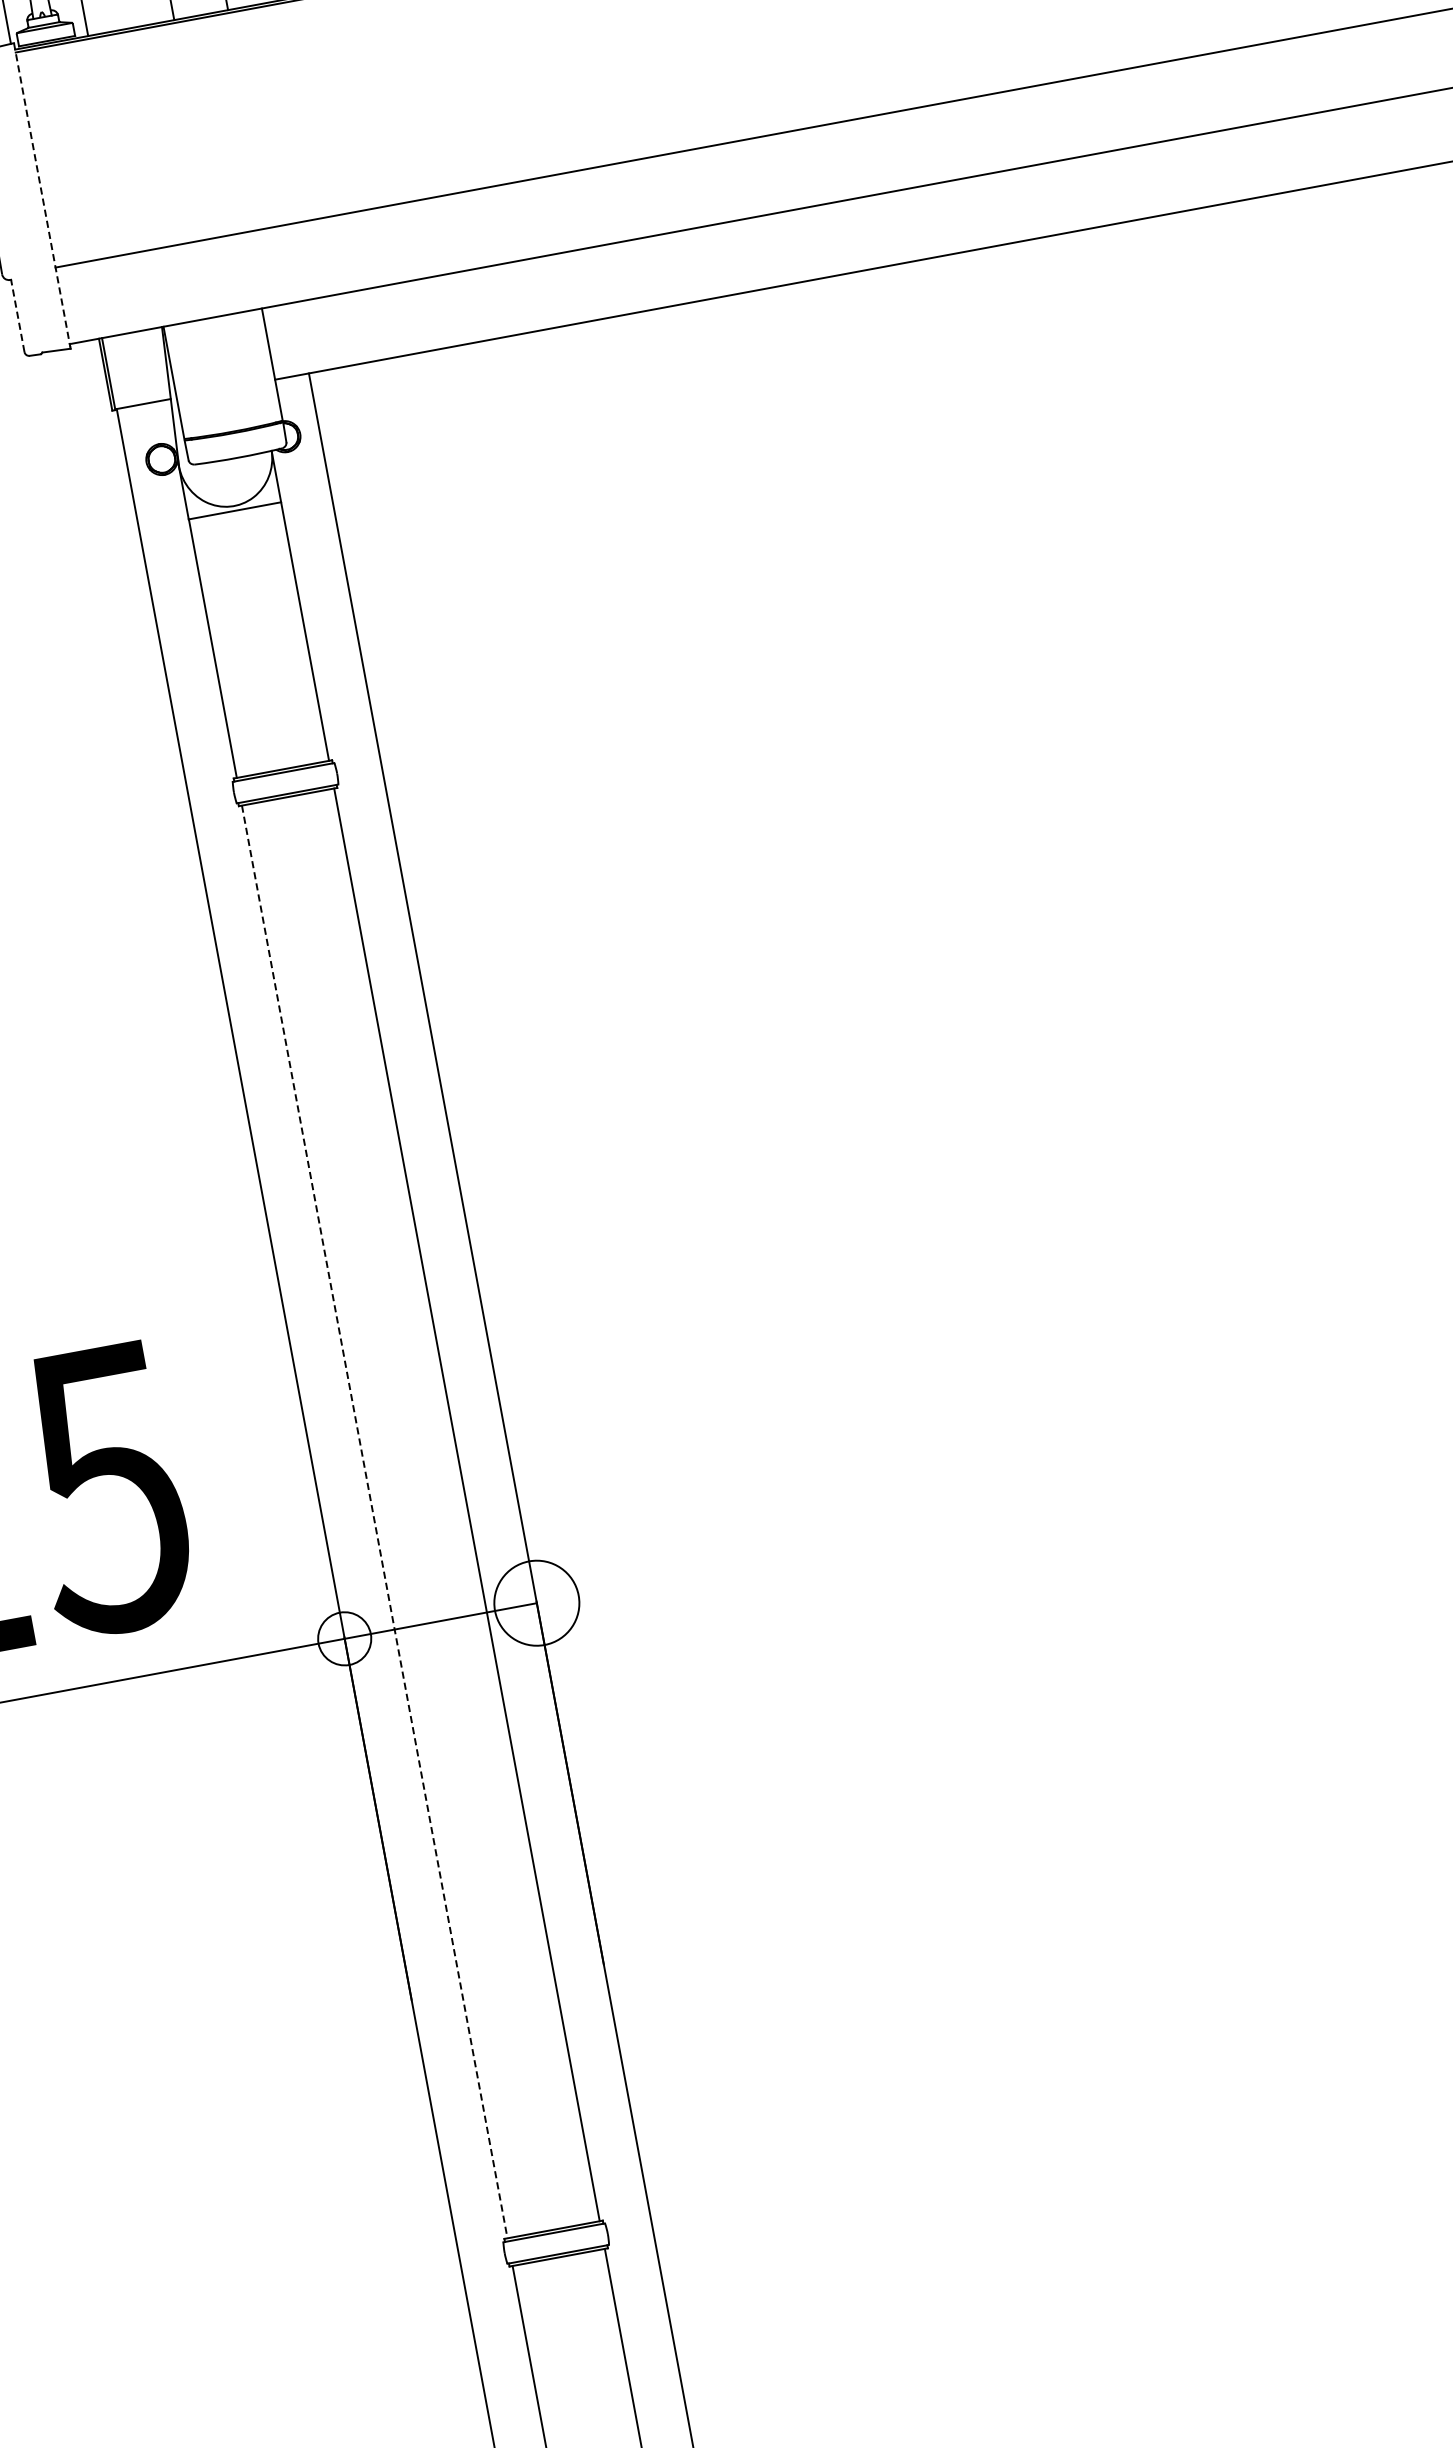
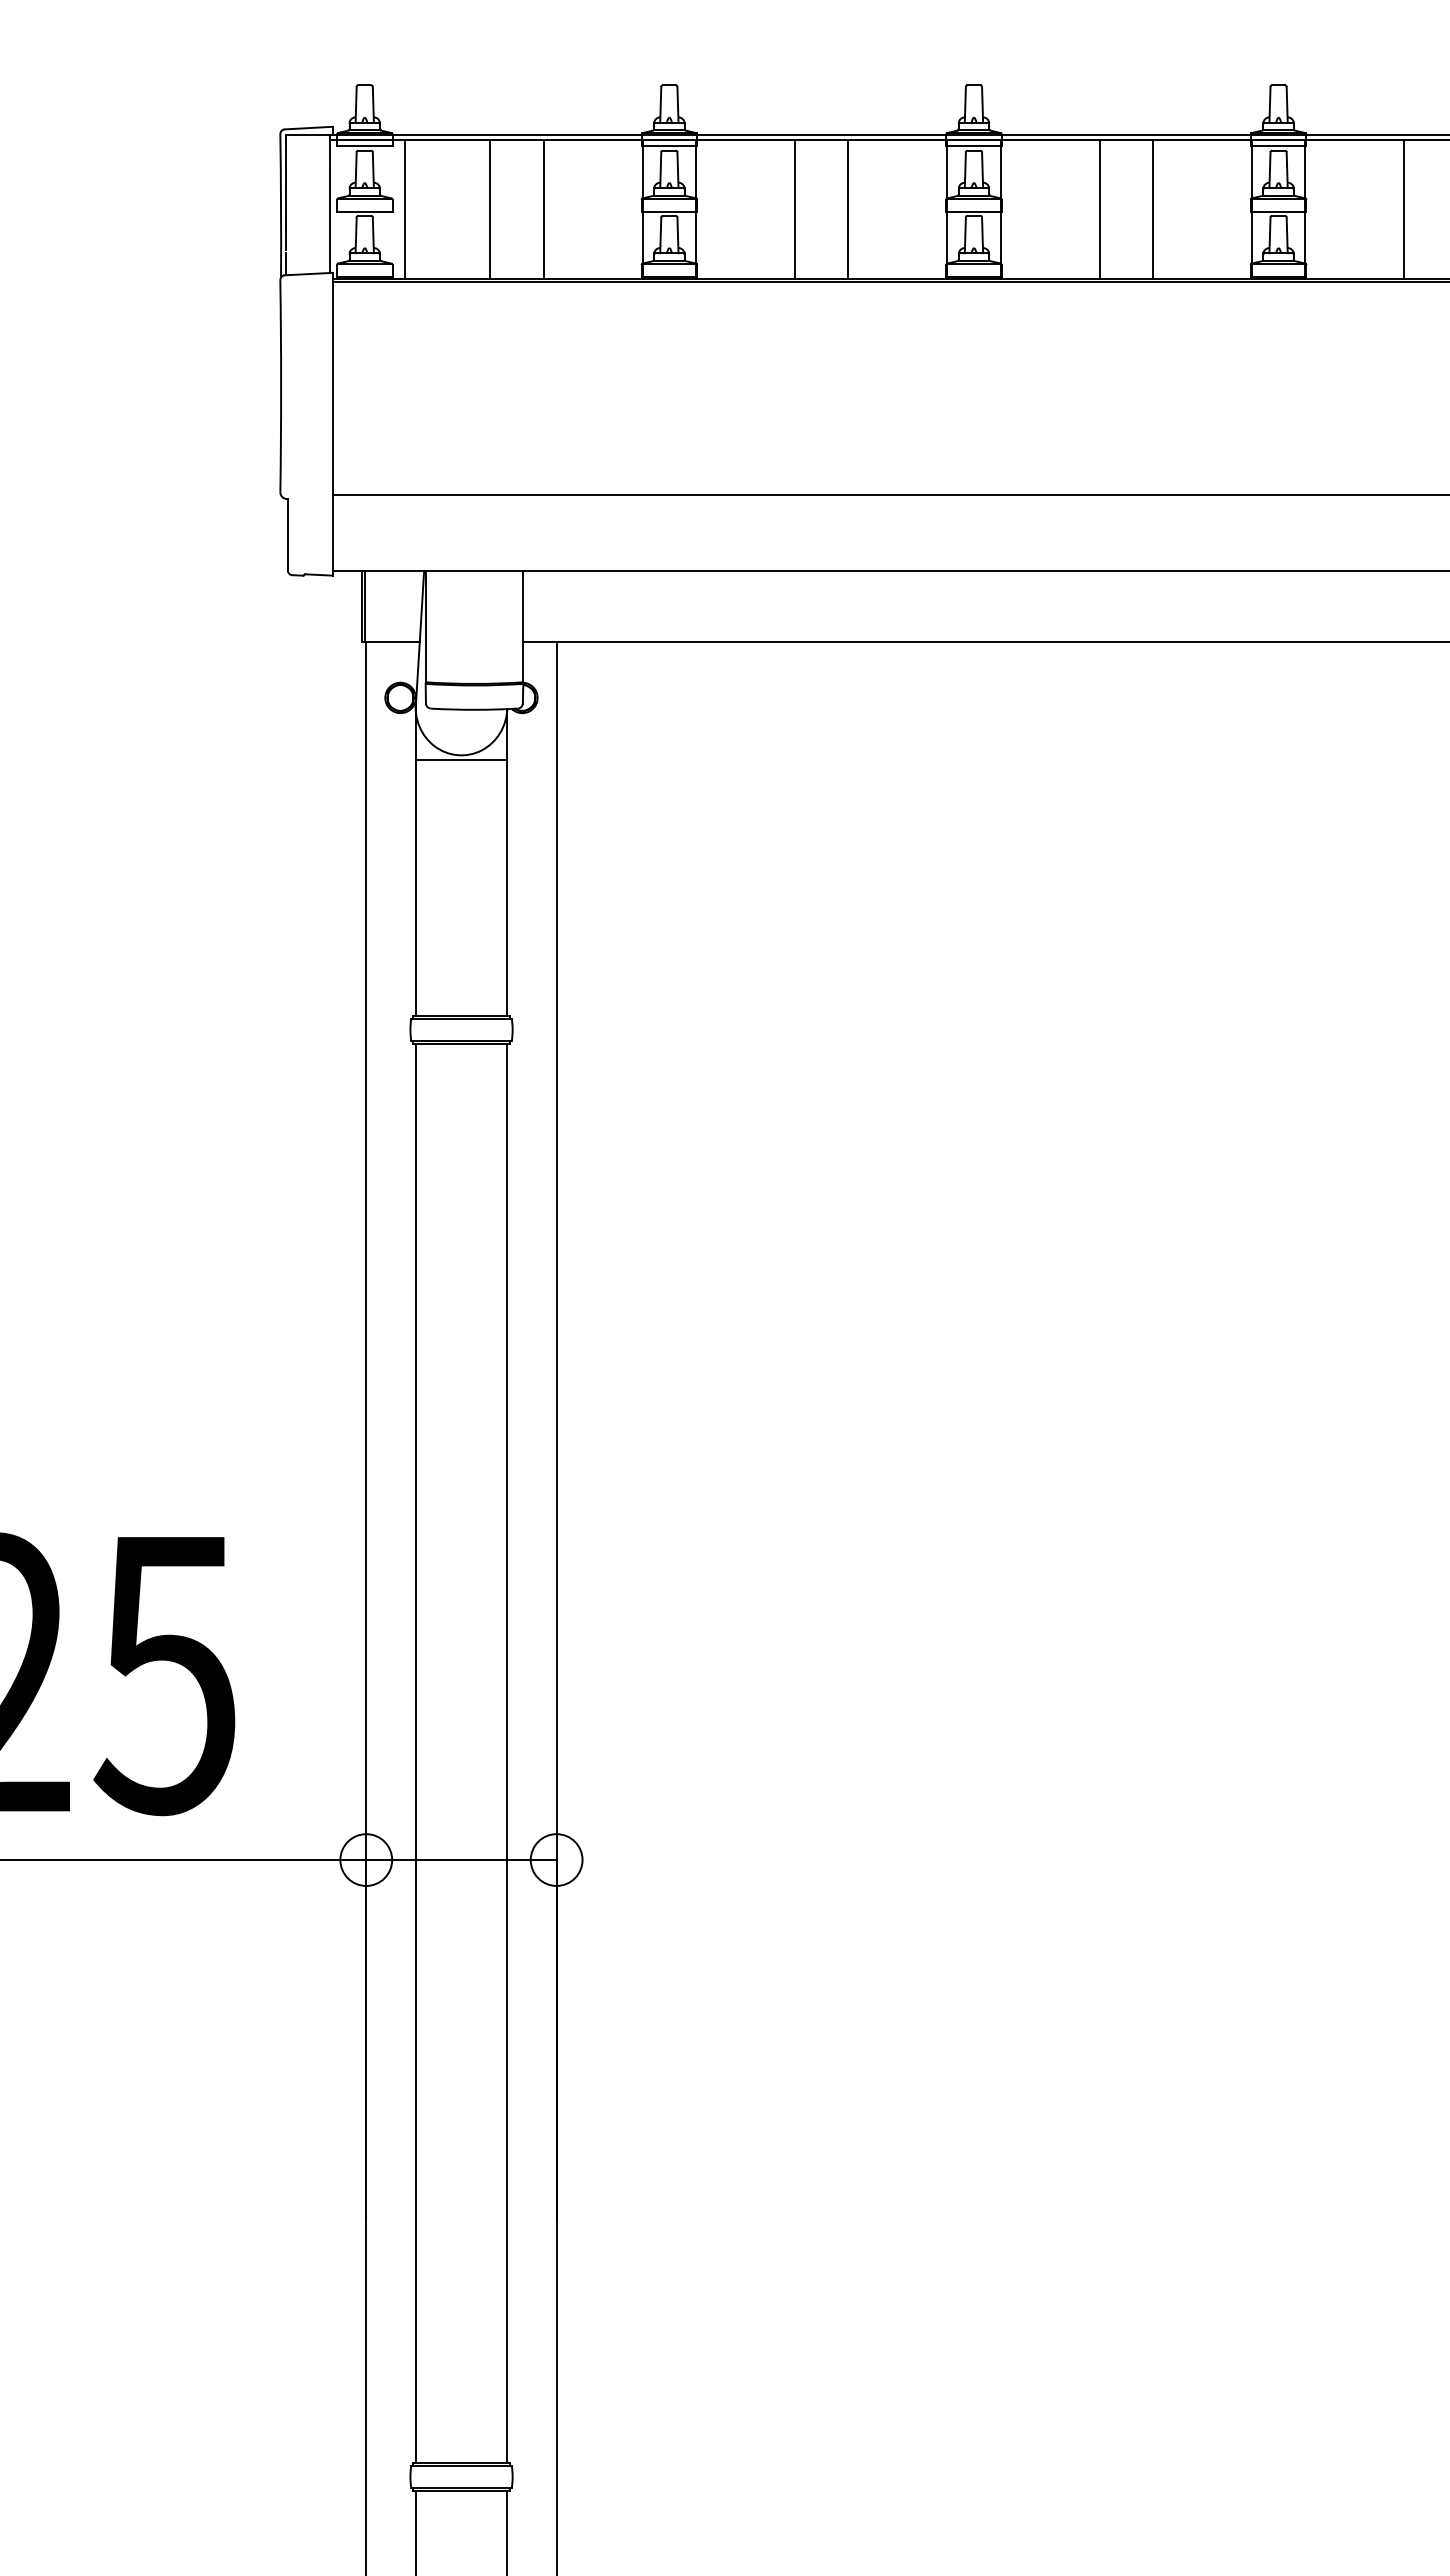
line: (41, 195) -> (332, 423), dashed -> solid
line: (17, 315) -> (287, 534), dashed -> solid
line: (374, 1522) -> (415, 1753), dashed -> solid
circle: (536, 1602) -> (556, 1859), size x0.62

